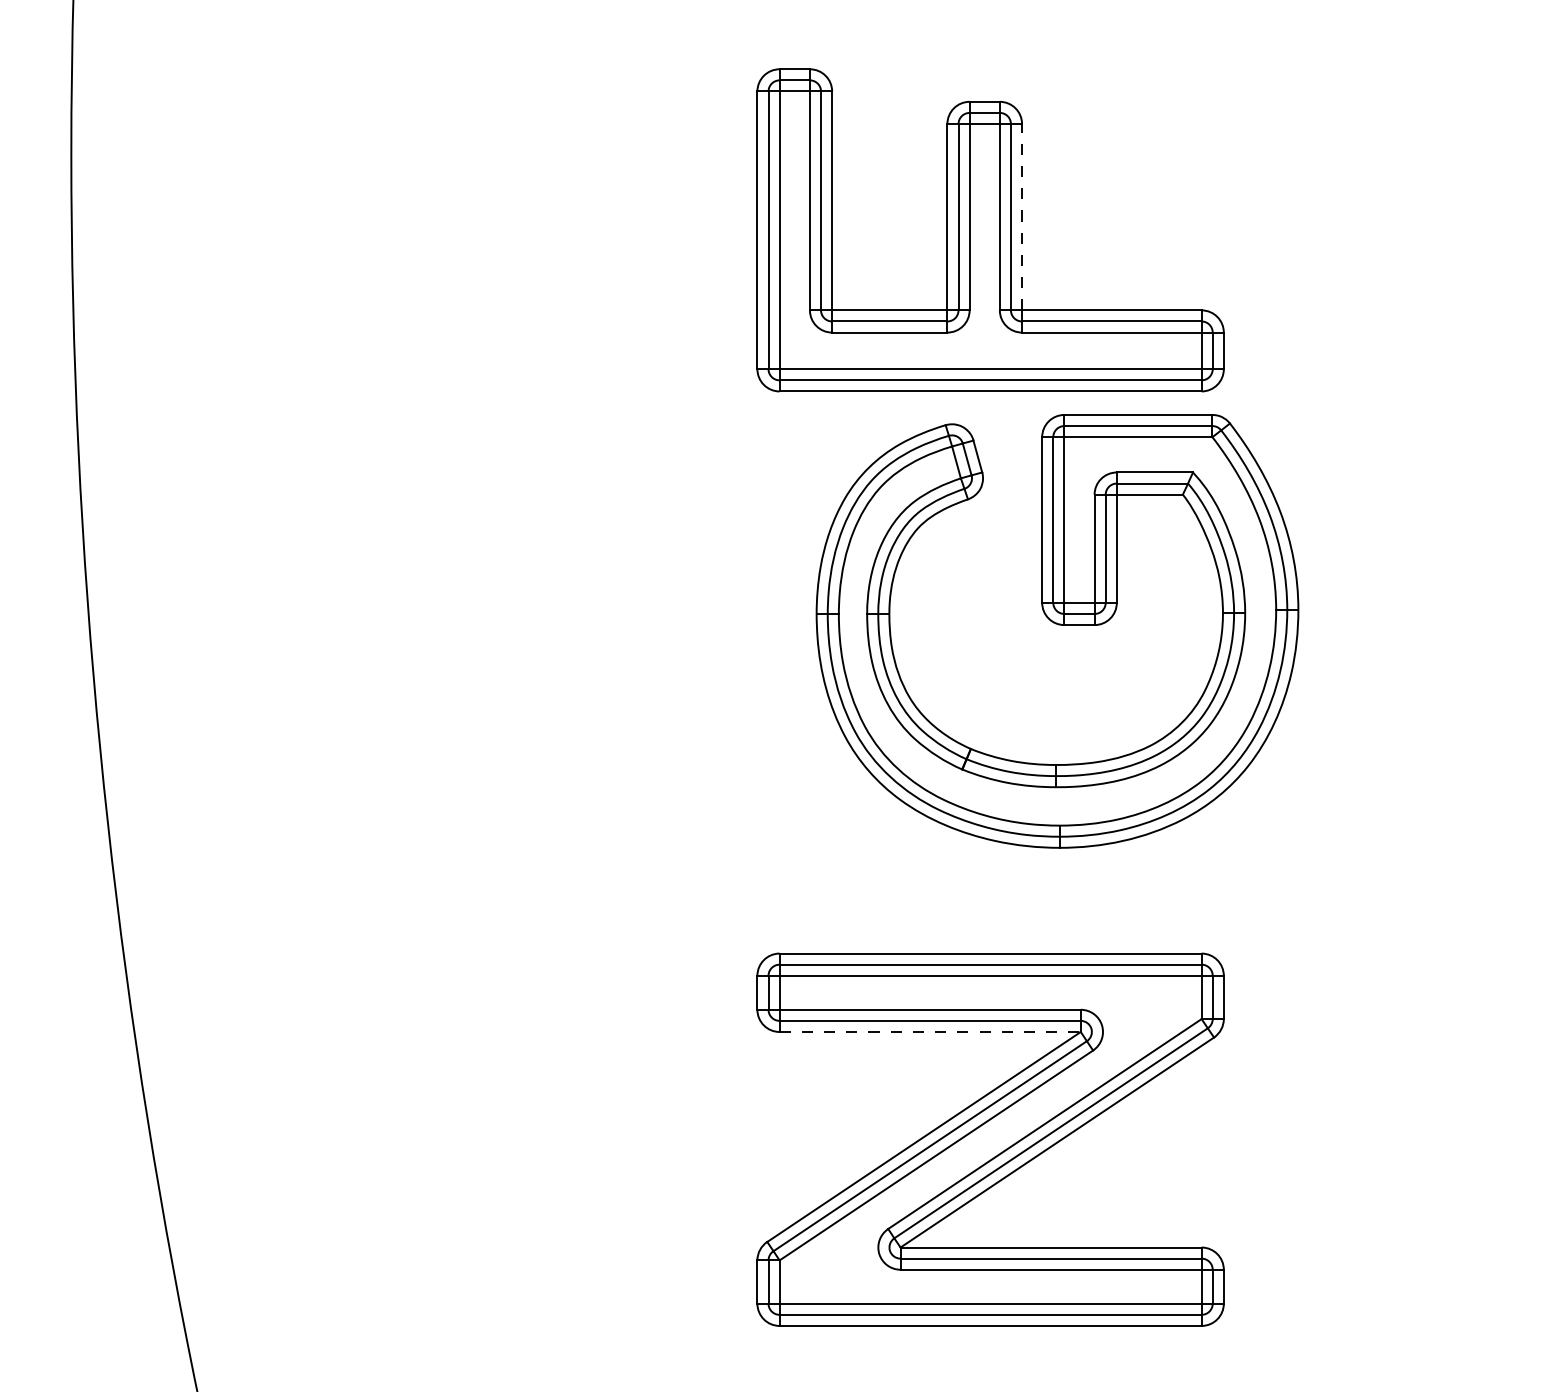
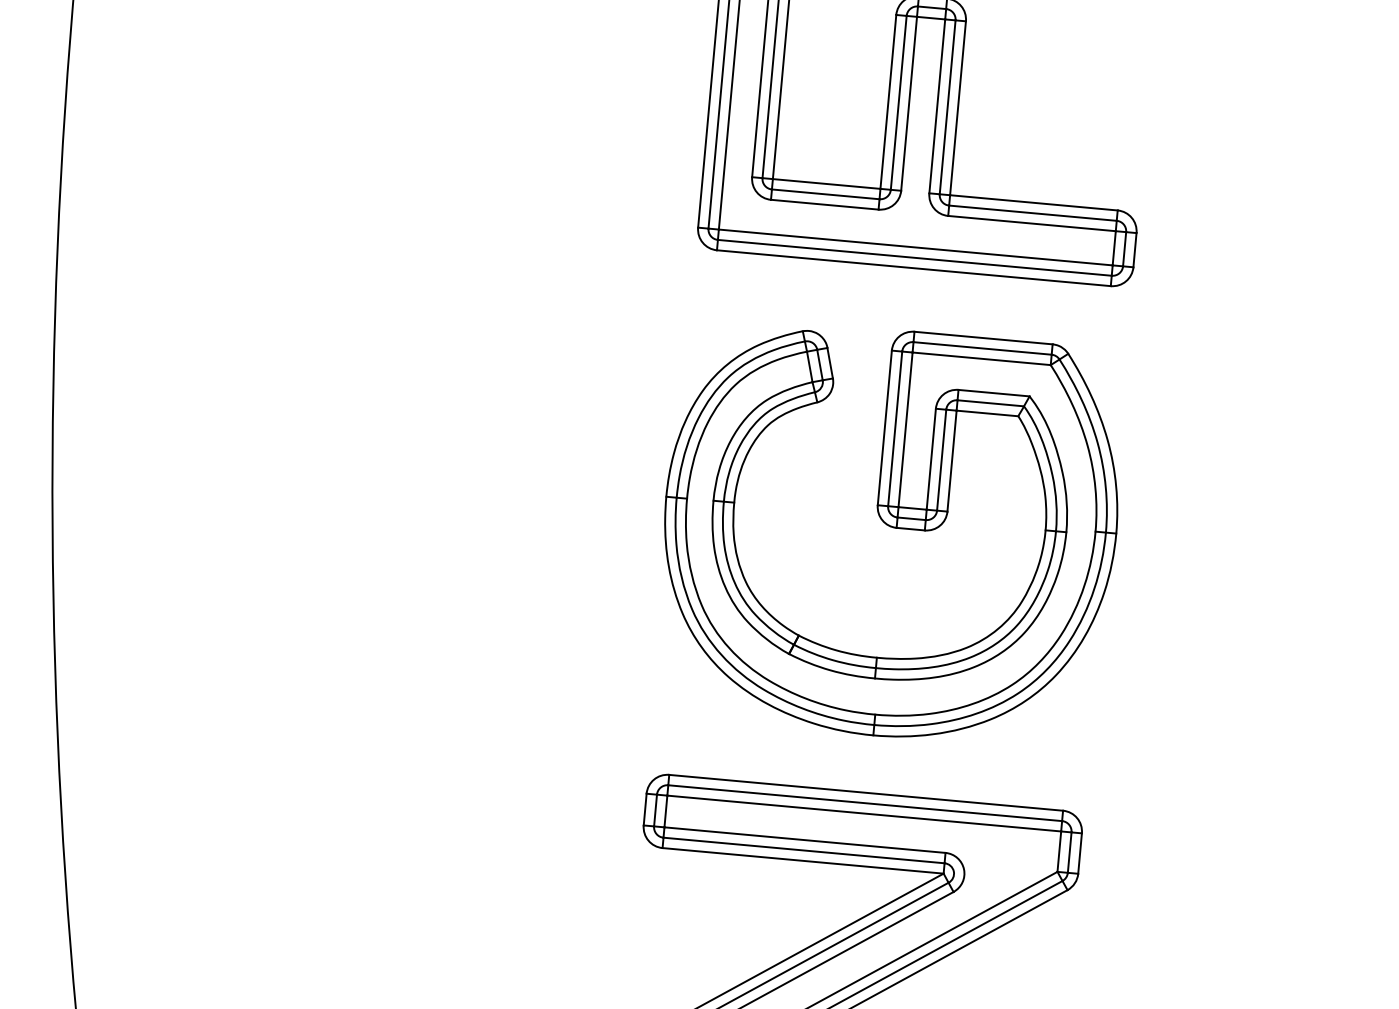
line: (1022, 216) -> (958, 107), dashed -> solid
part: (1058, 625) -> (891, 527), moved
line: (930, 1031) -> (803, 860), dashed -> solid

